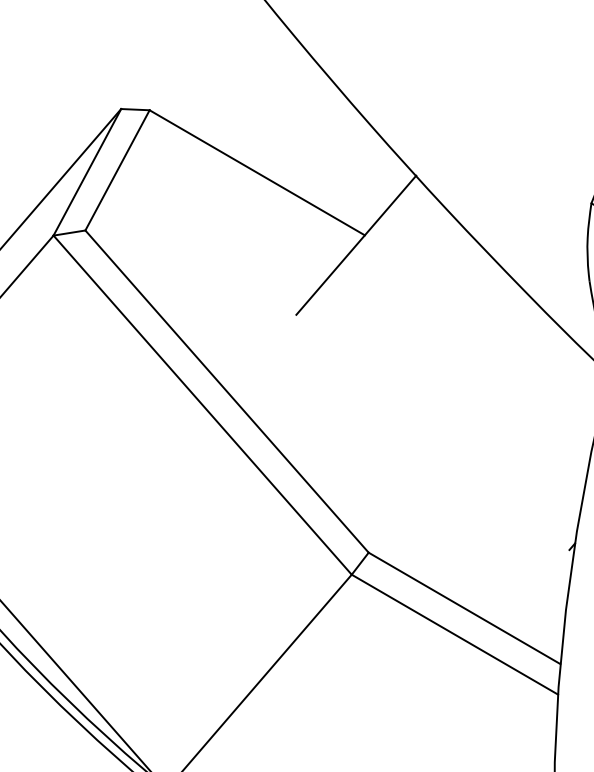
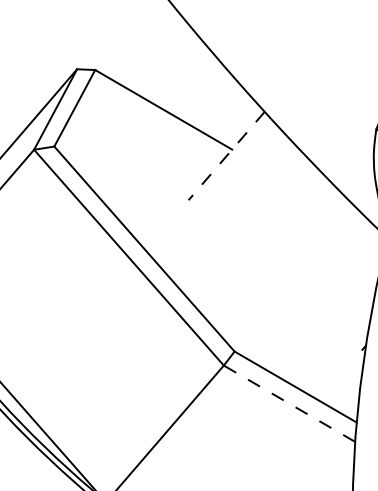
line: (355, 246) -> (226, 156), solid -> dashed
line: (454, 634) -> (289, 403), solid -> dashed

